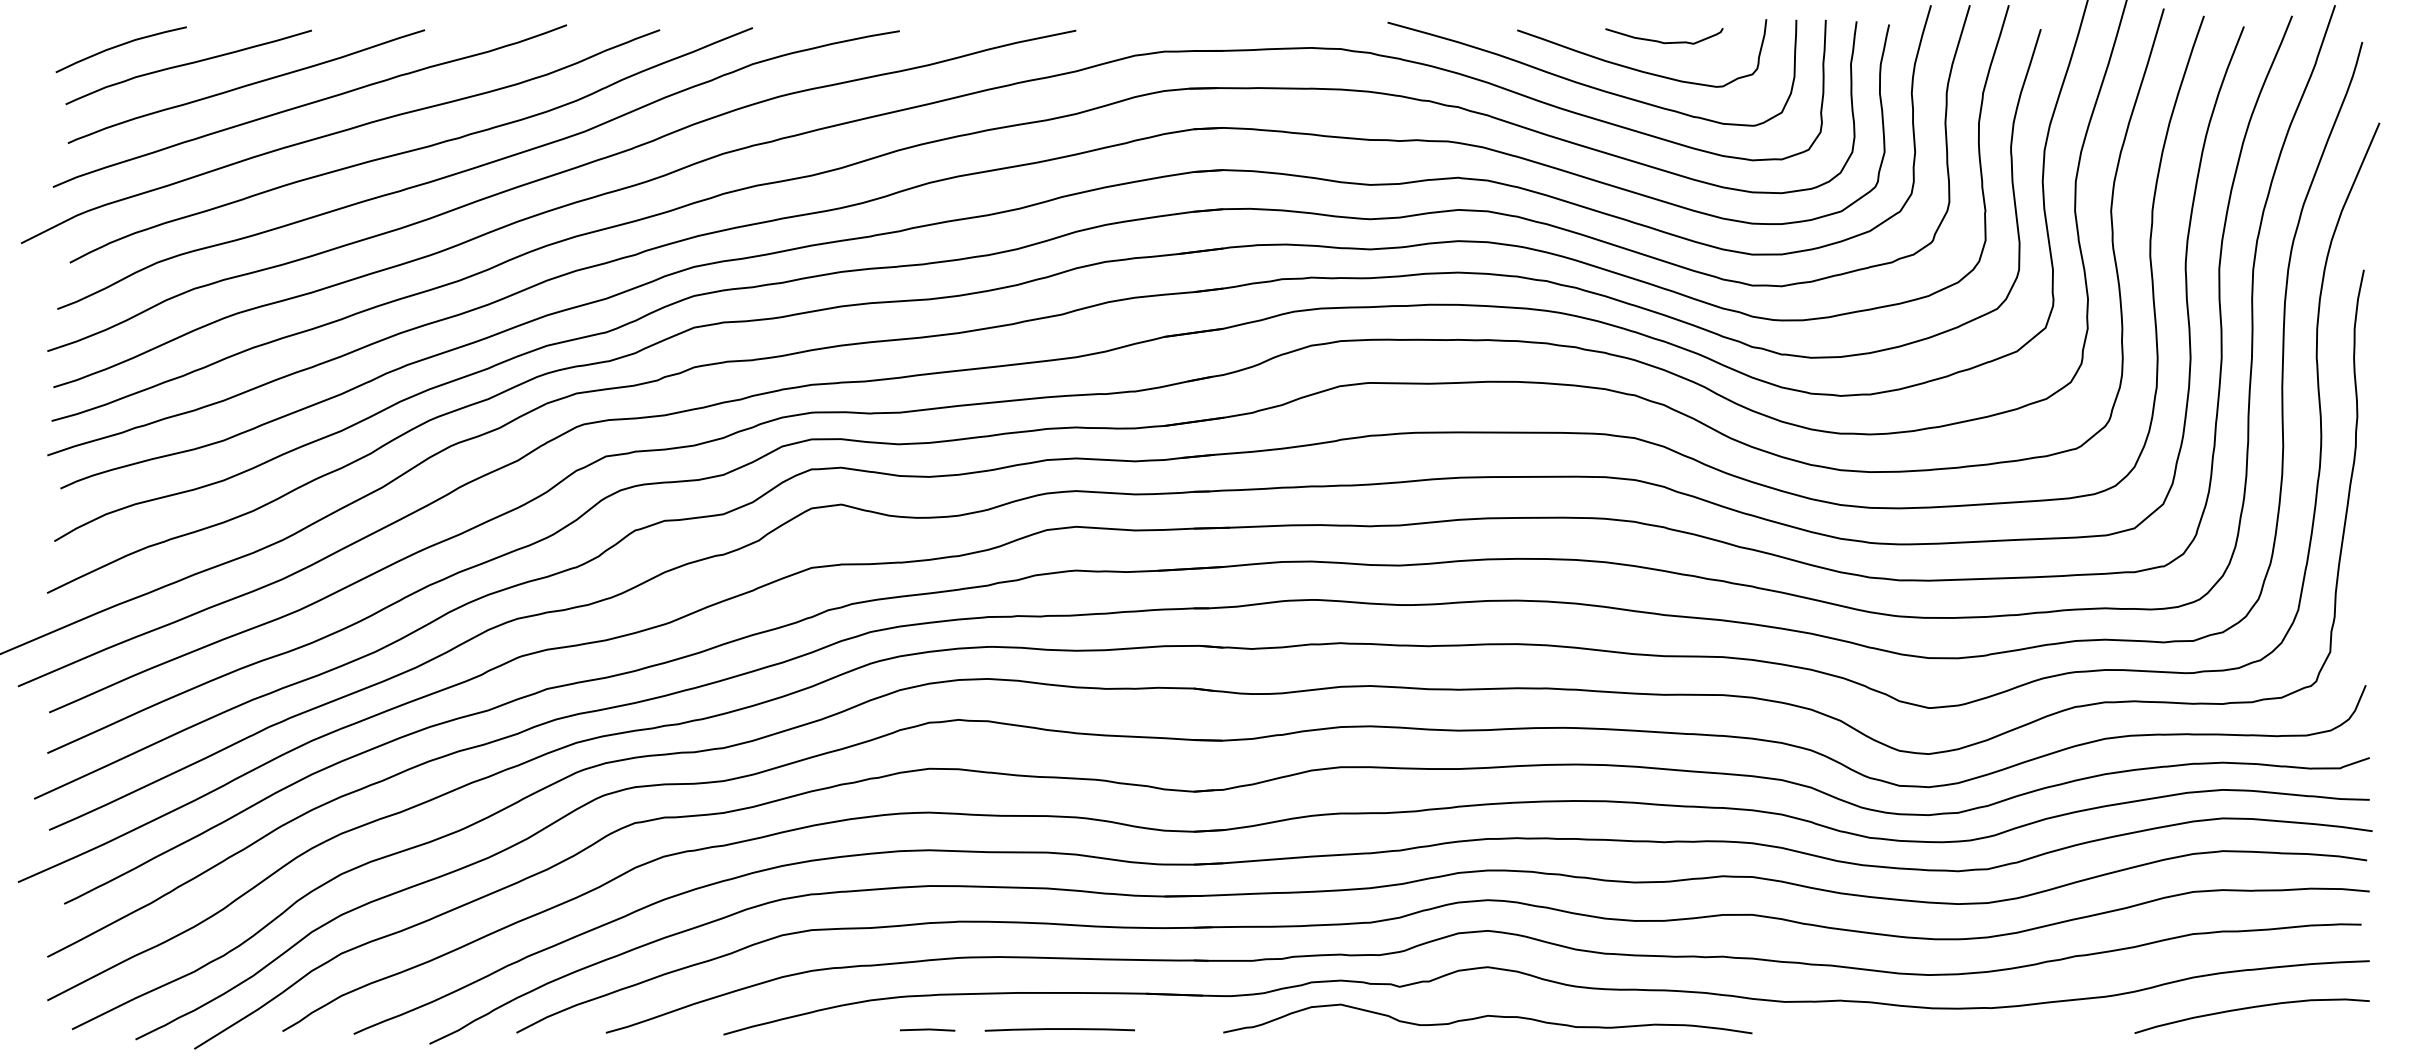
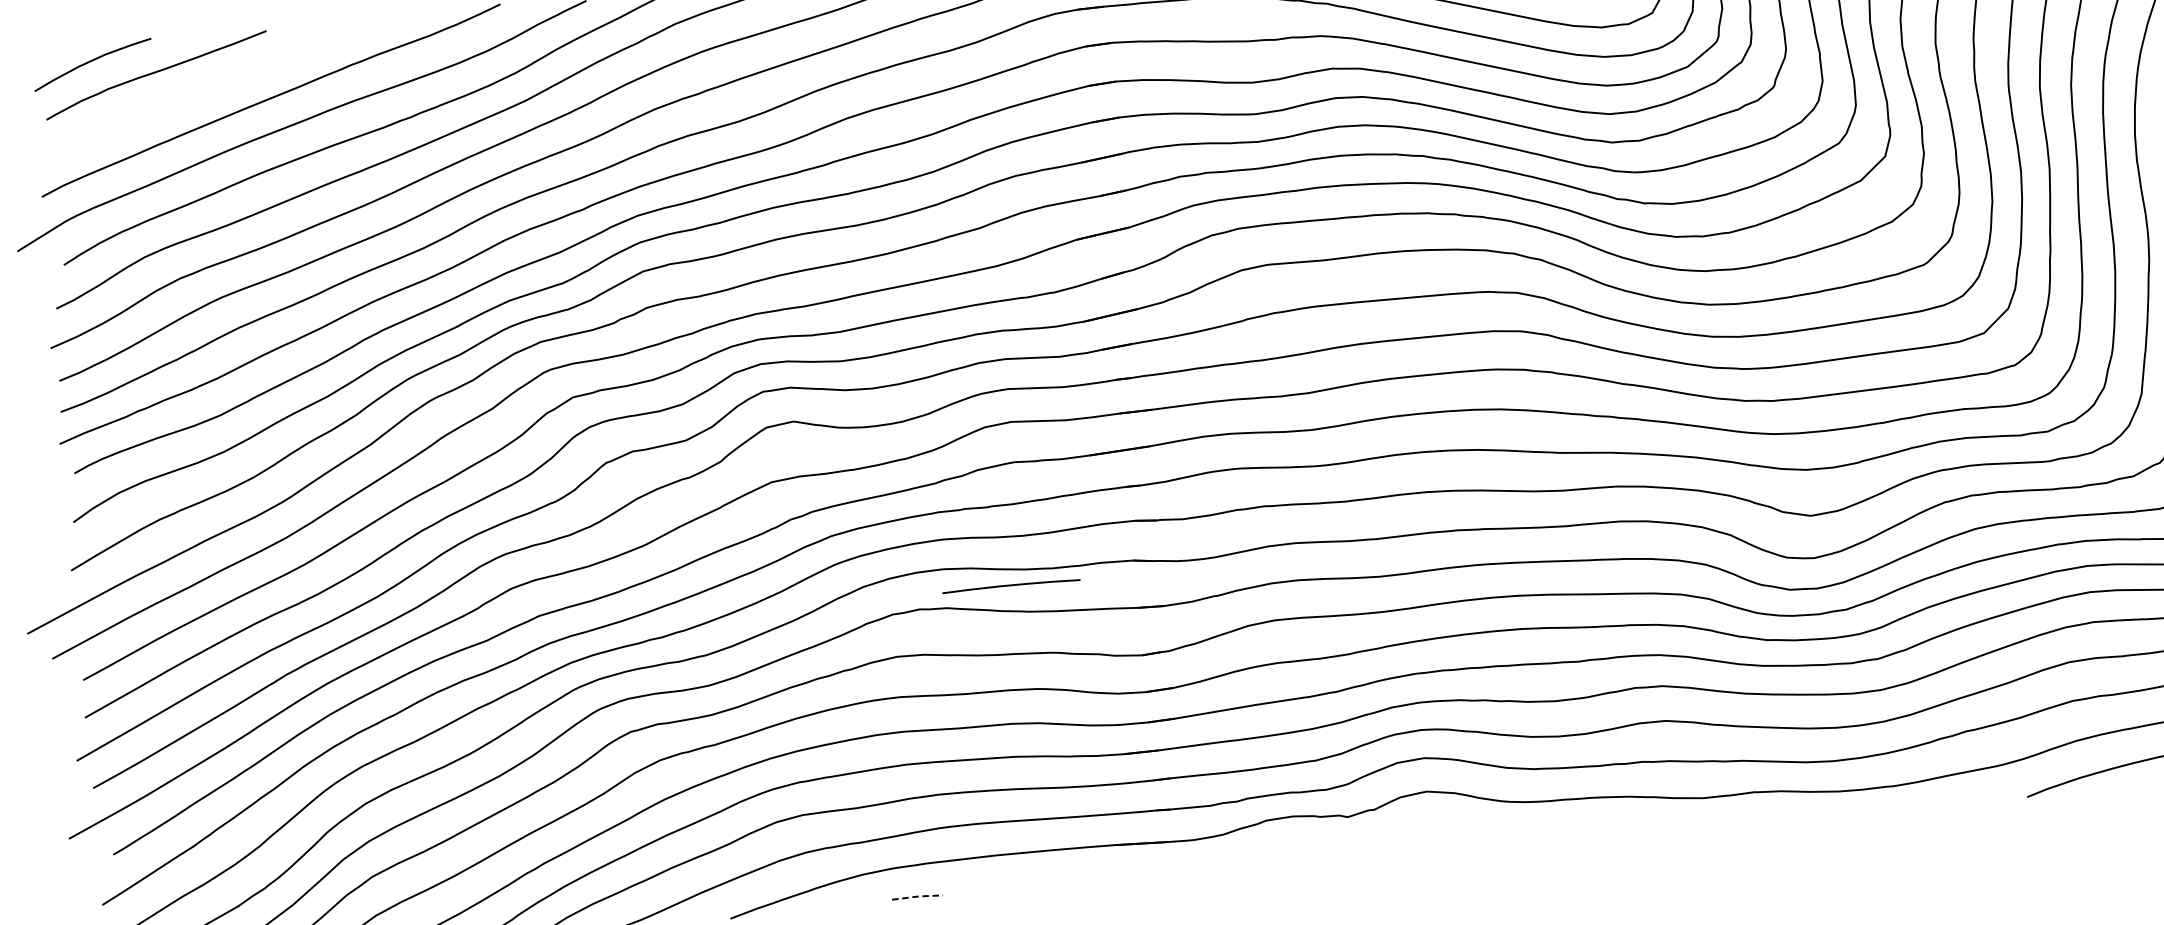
curve: (246, 86) -> (211, 88), removed
curve: (1487, 1016) -> (1431, 836), removed
line: (928, 1029) -> (918, 896), solid -> dashed
curve: (1059, 1029) -> (1010, 585), moved

